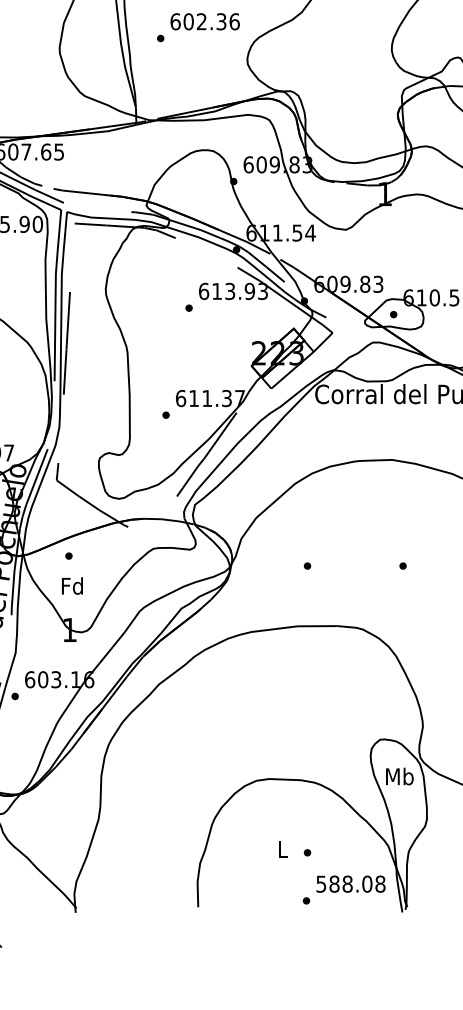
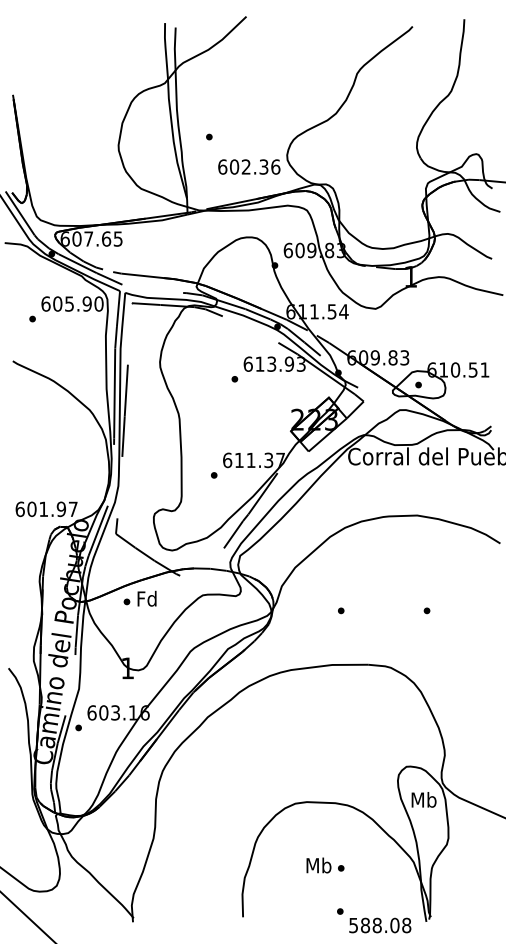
text: (205, 21) -> (249, 166), moved
text: (71, 585) -> (146, 598), moved
text: (282, 849) -> (318, 865), L -> Mb
text: (351, 884) -> (380, 925), moved

